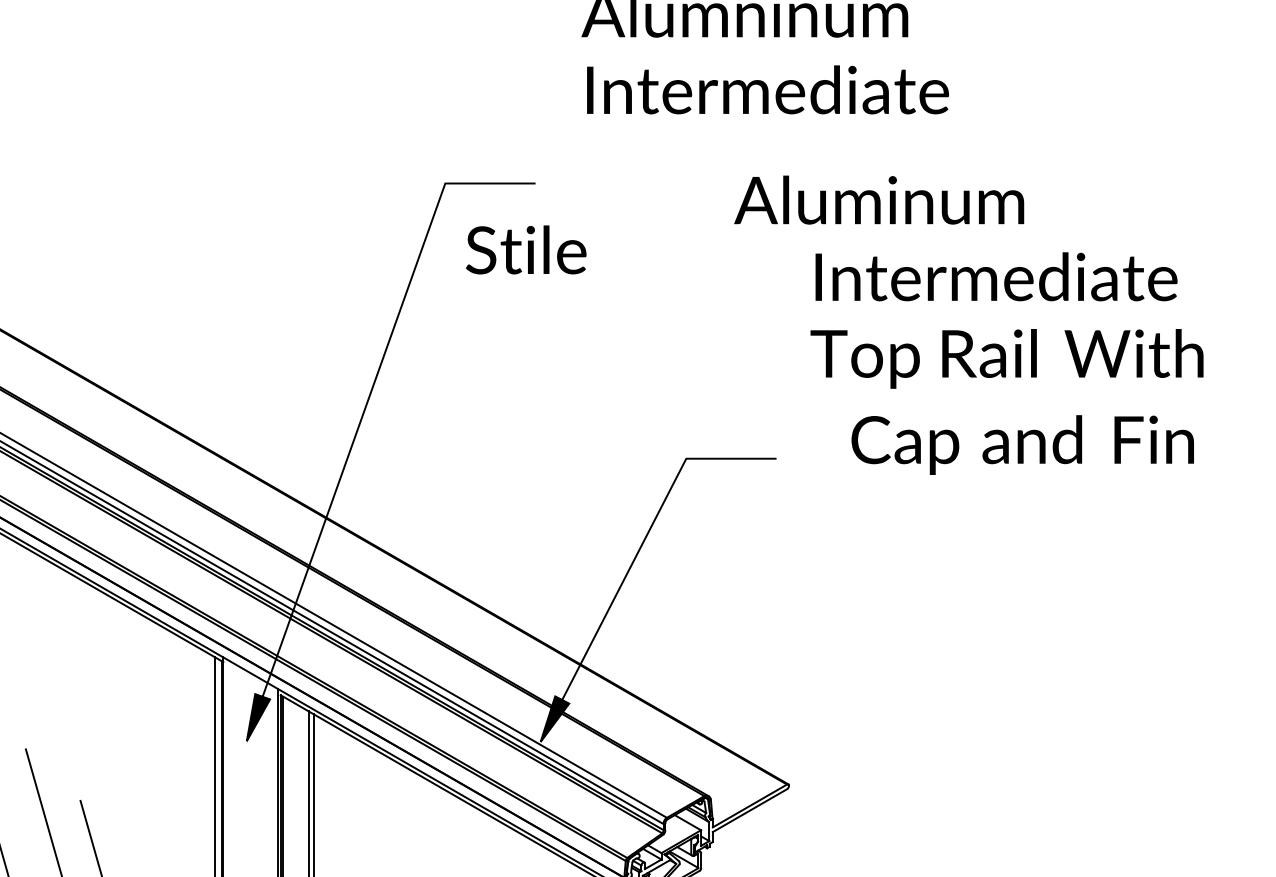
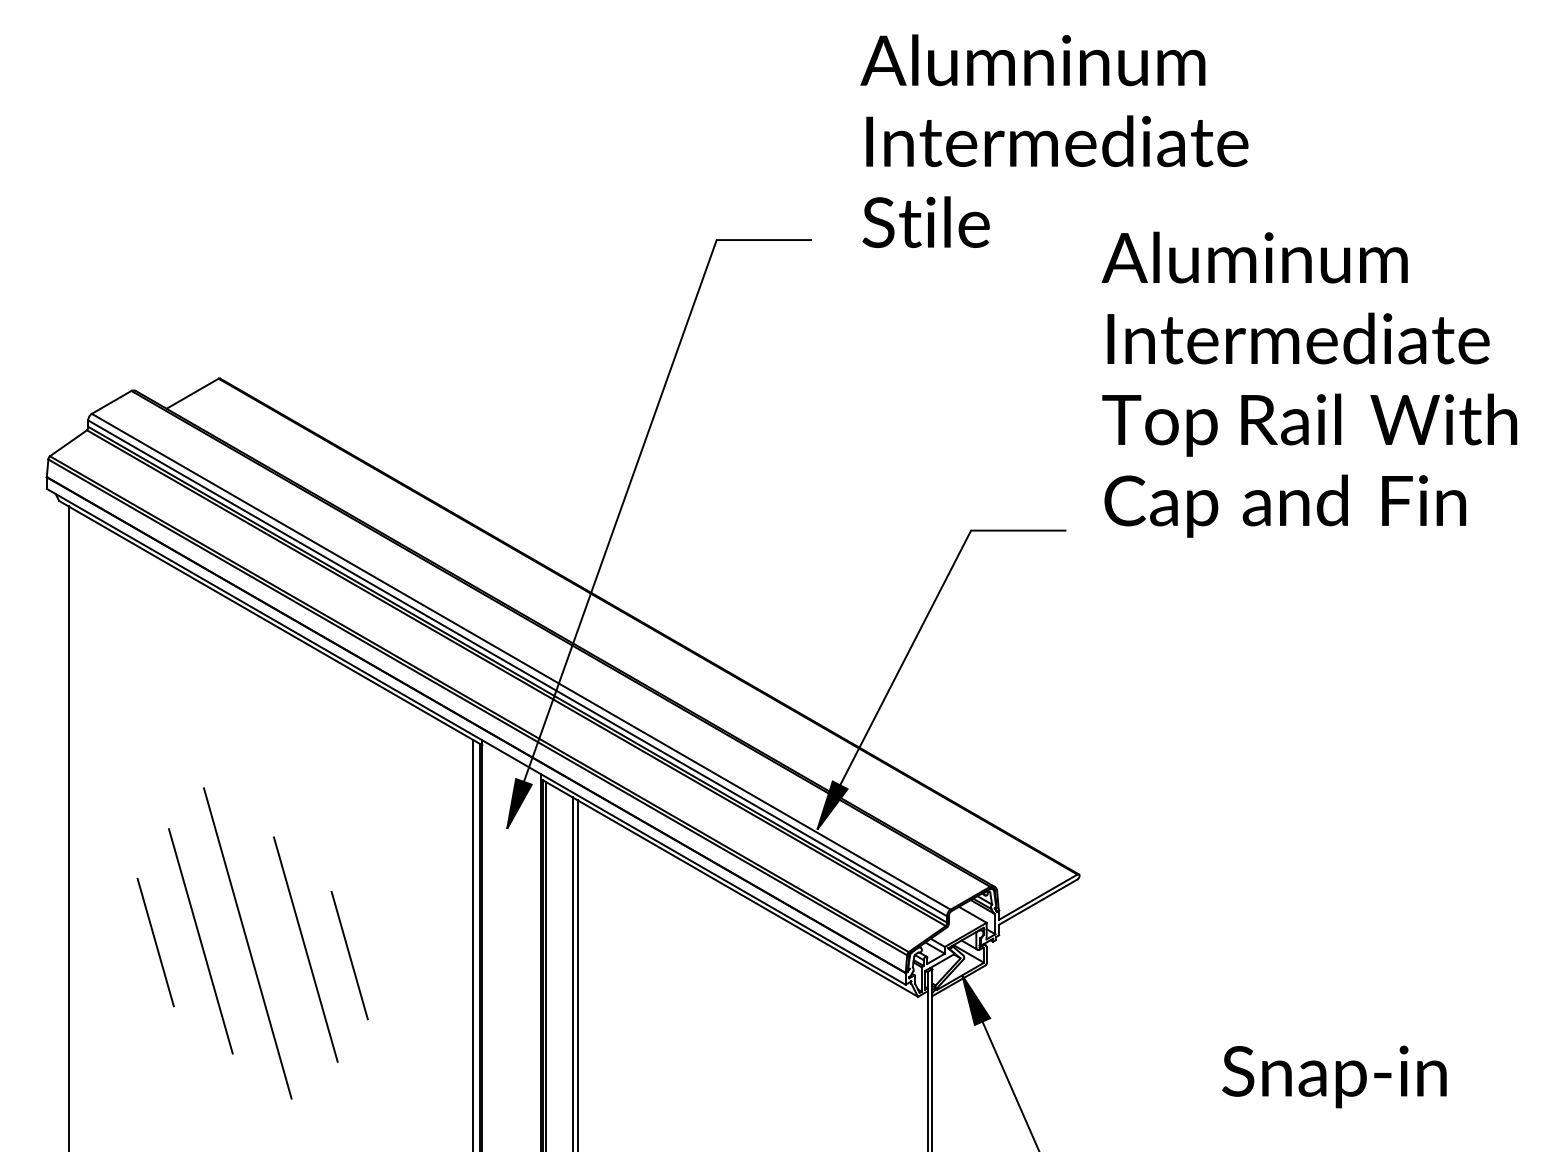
text: (878, 200) -> (1254, 257), moved
text: (525, 250) -> (925, 222), moved
text: (1022, 444) -> (1284, 505), moved

